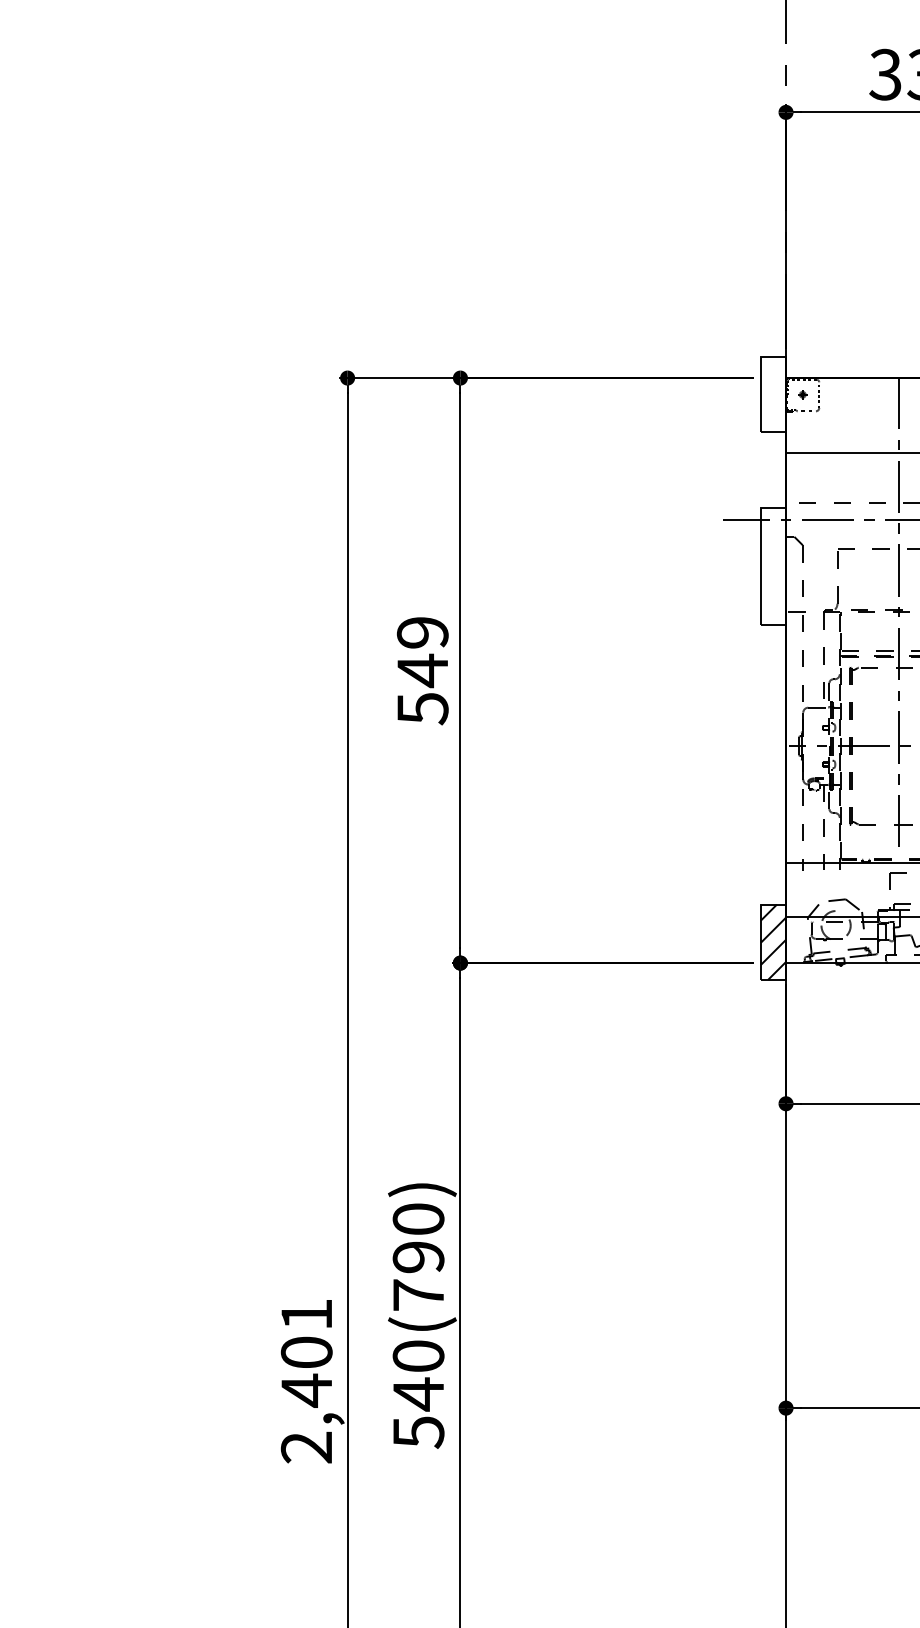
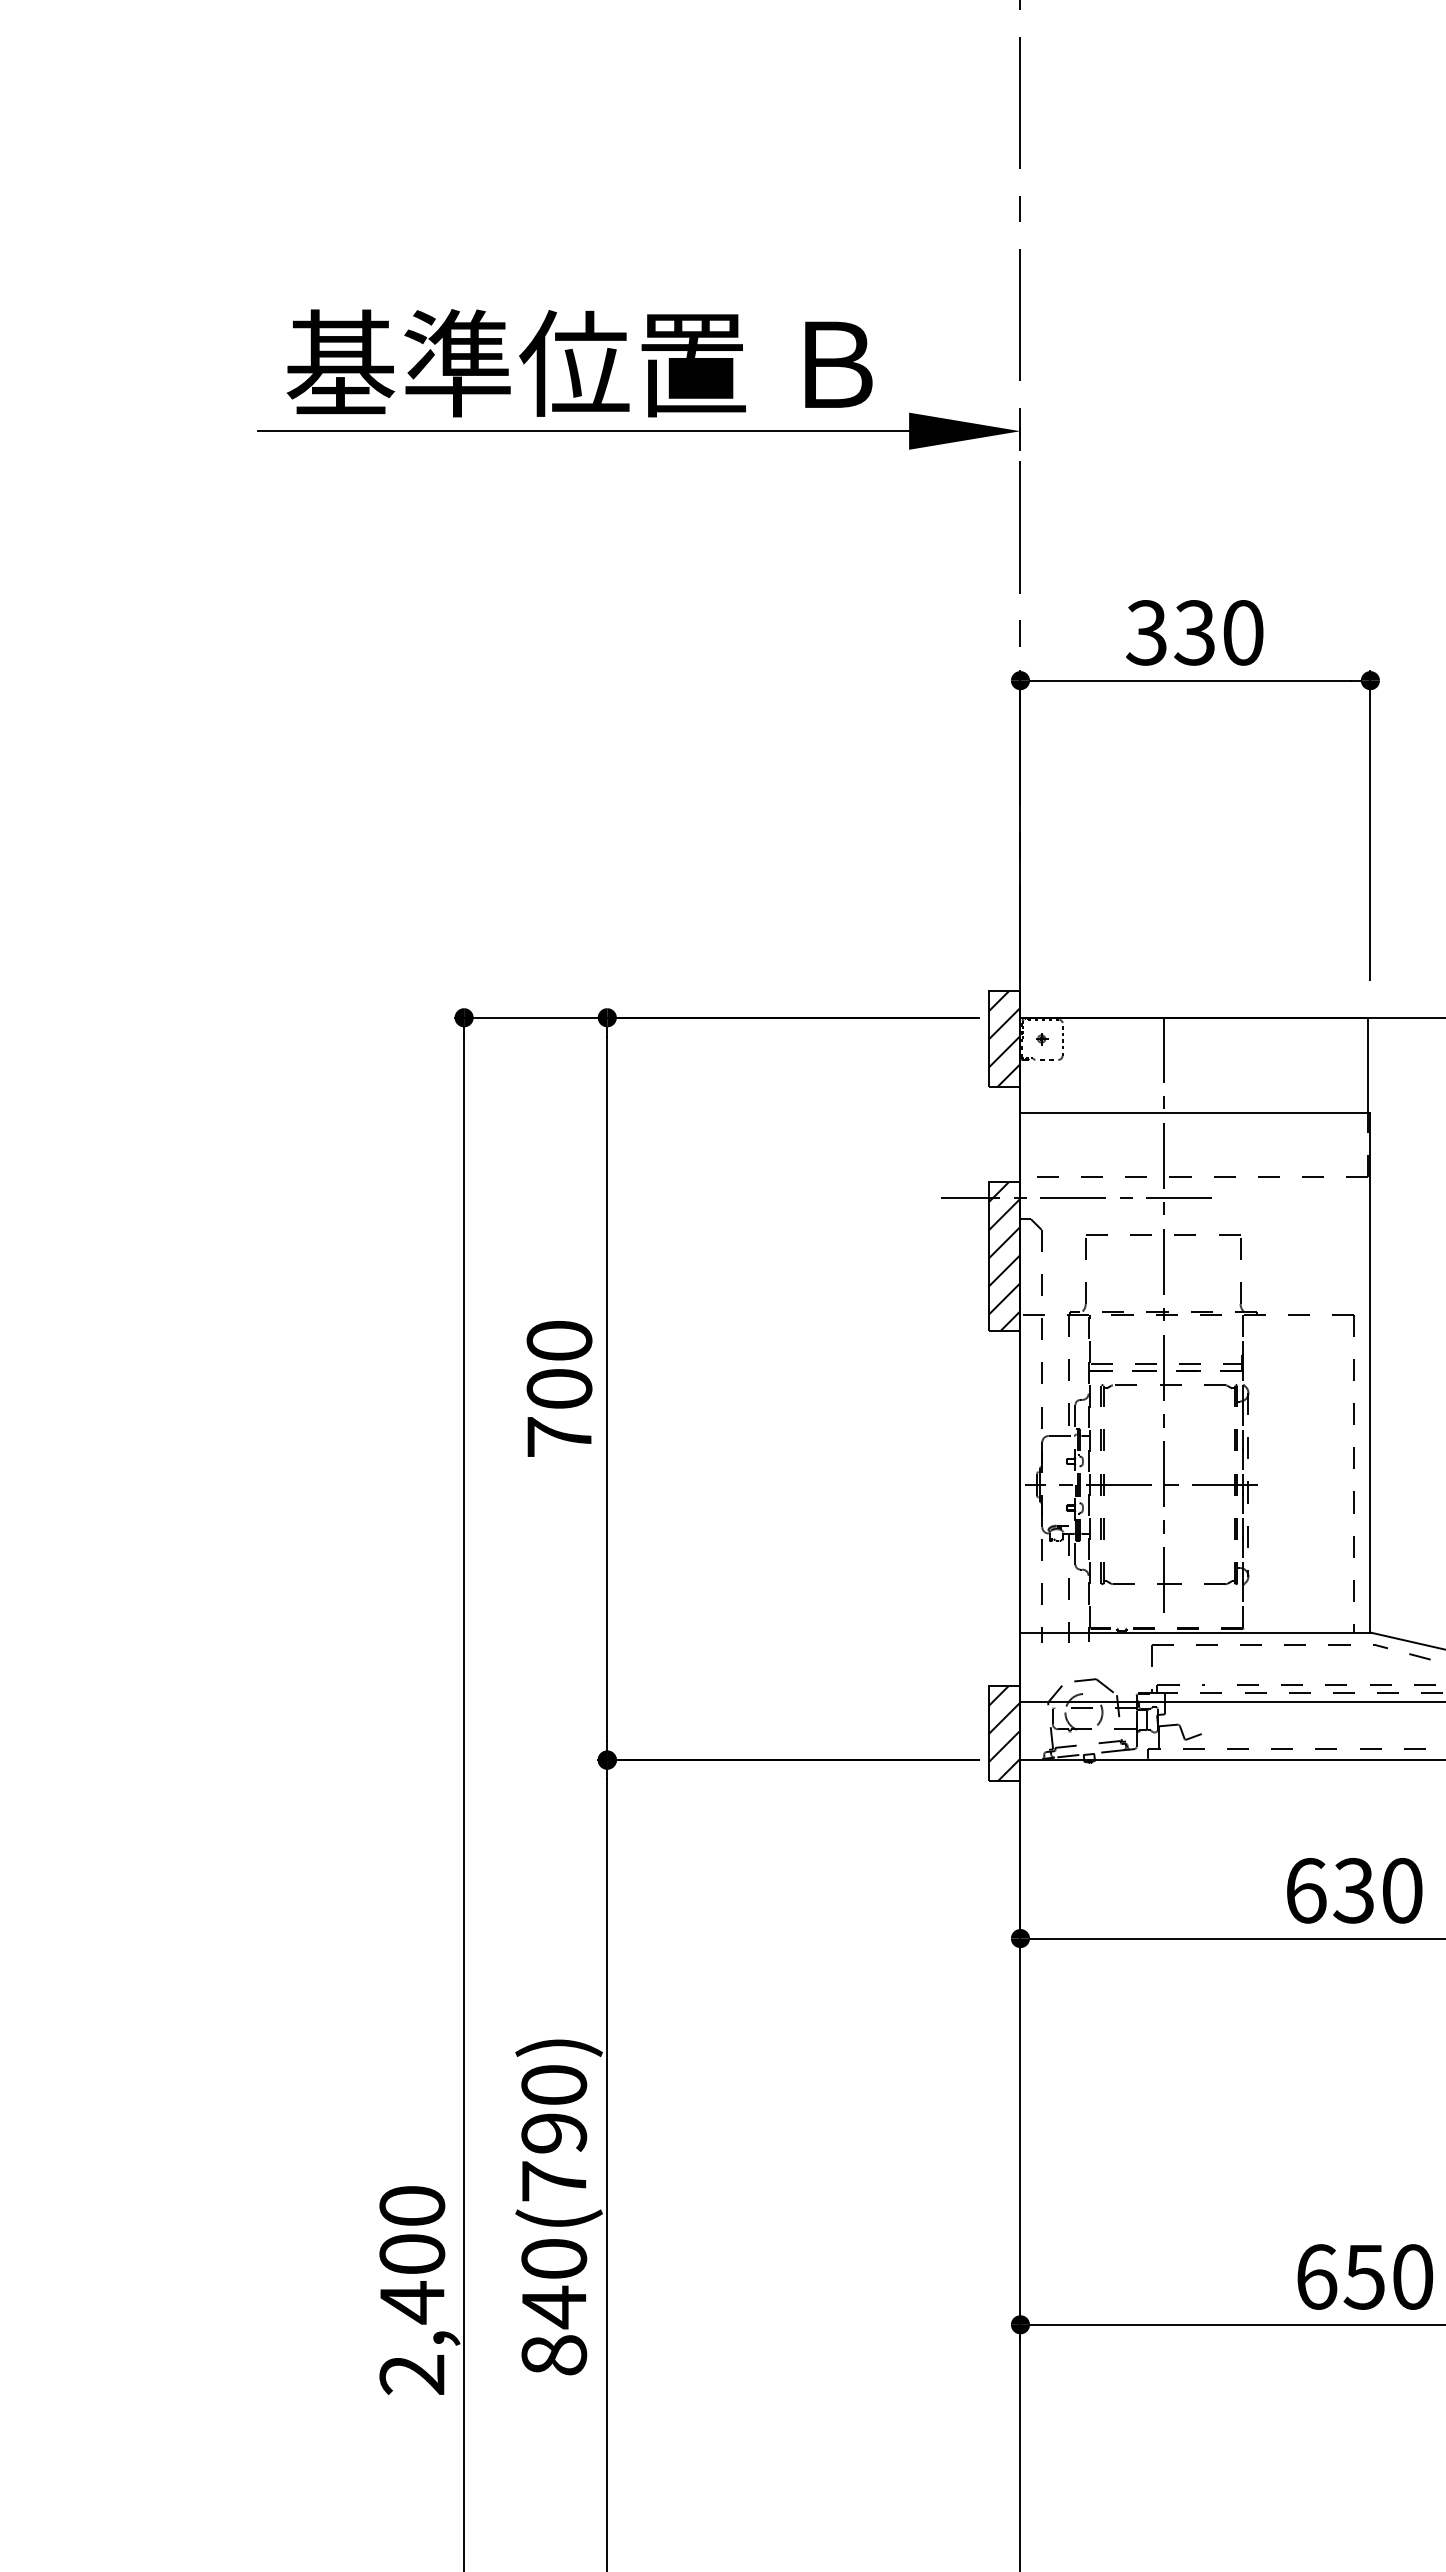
hatch: (773, 394) -> (1004, 1038), added
hatch: (773, 566) -> (1004, 1256), added
text: (422, 671) -> (559, 1389), 549 -> 700
text: (306, 1314) -> (412, 2205), 2,401 -> 2,400
text: (418, 1432) -> (554, 2355), 540(790) -> 840(790)

